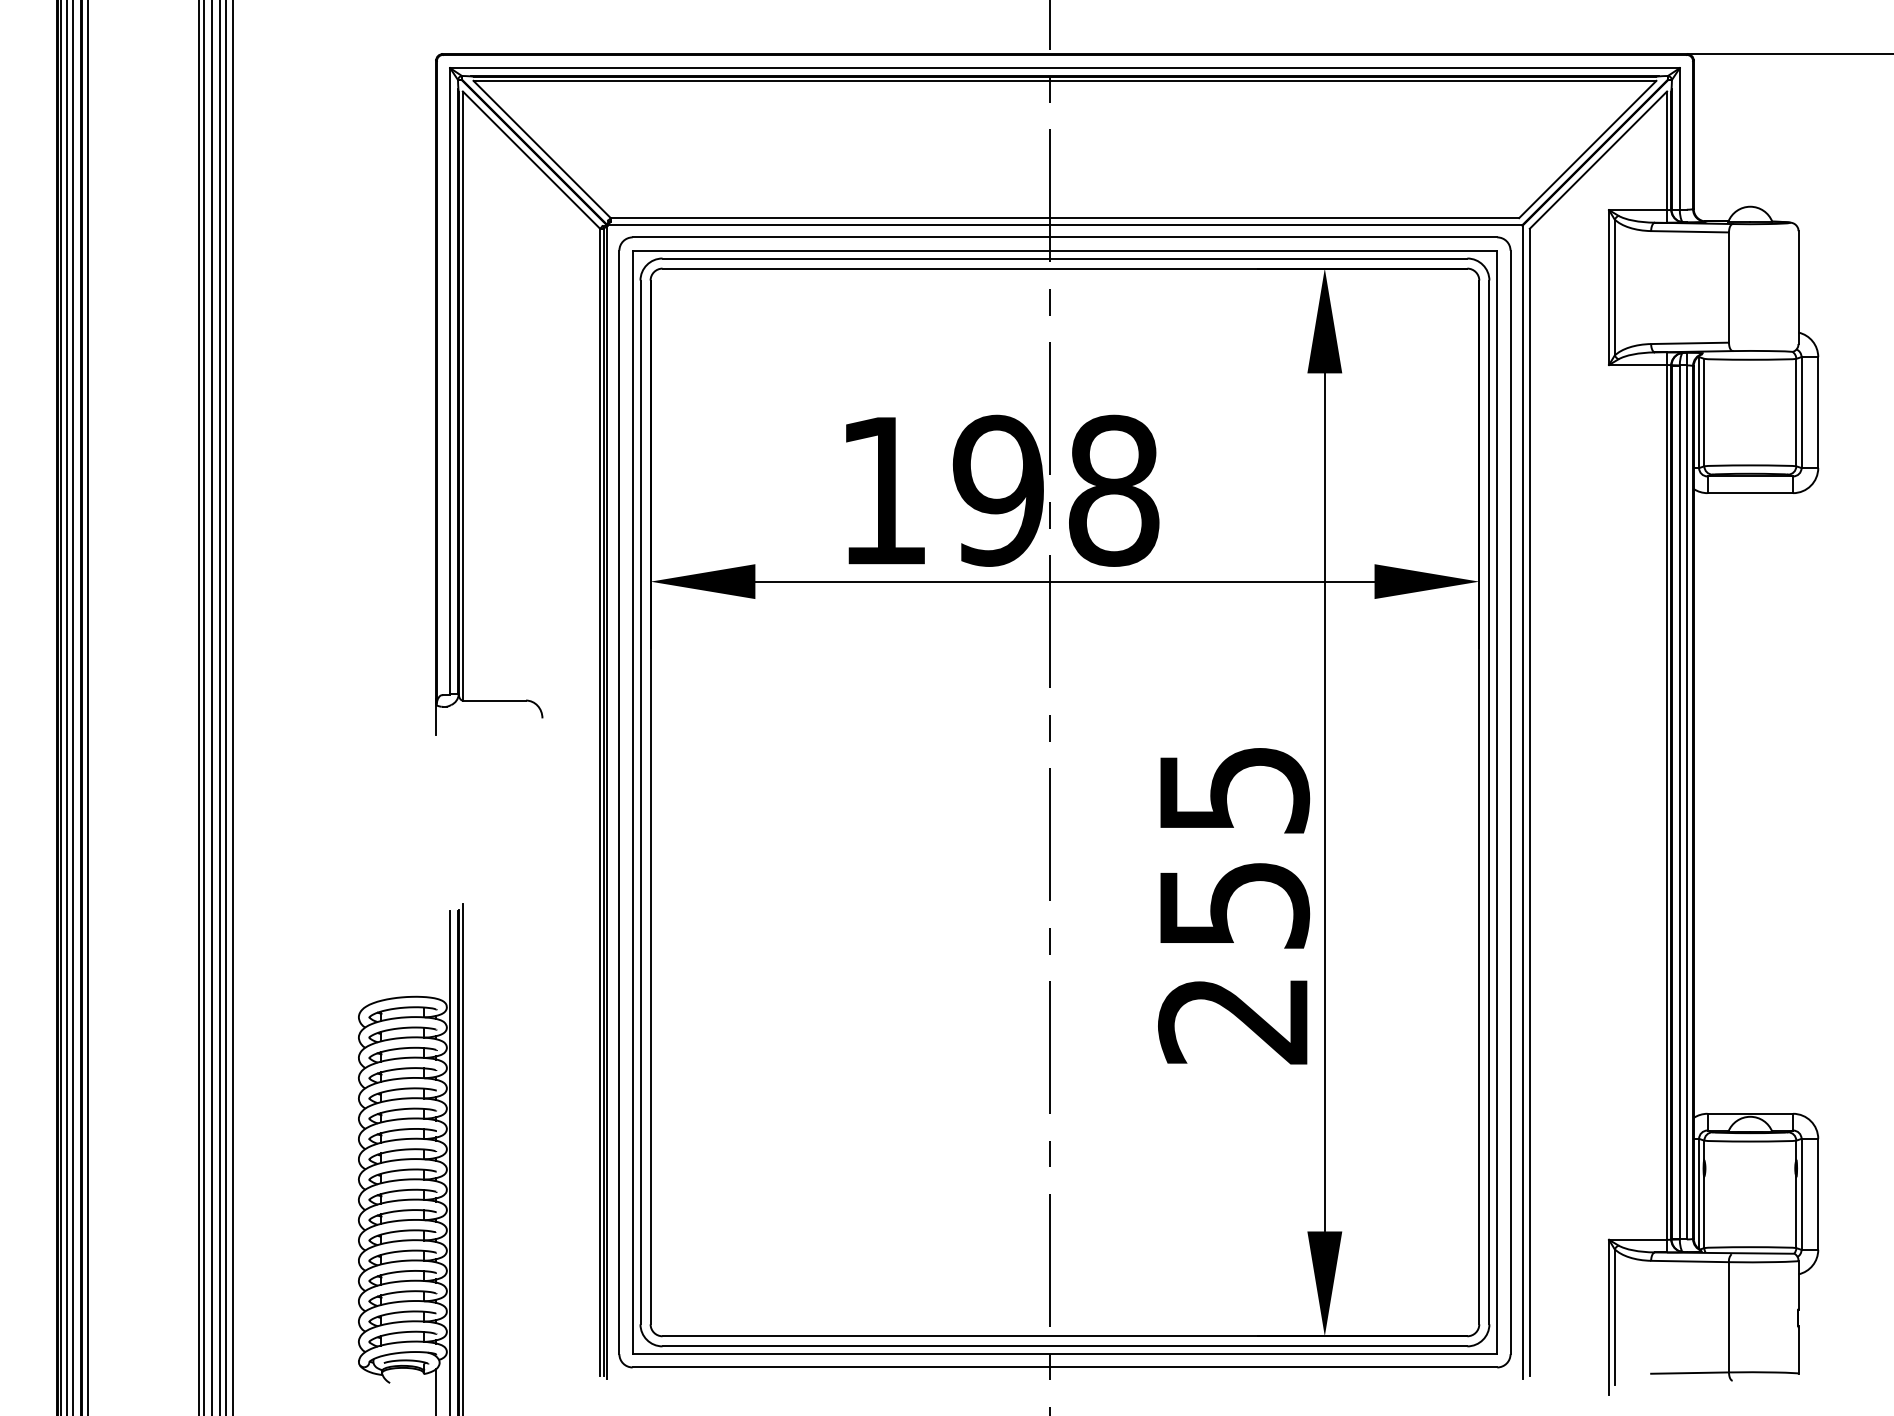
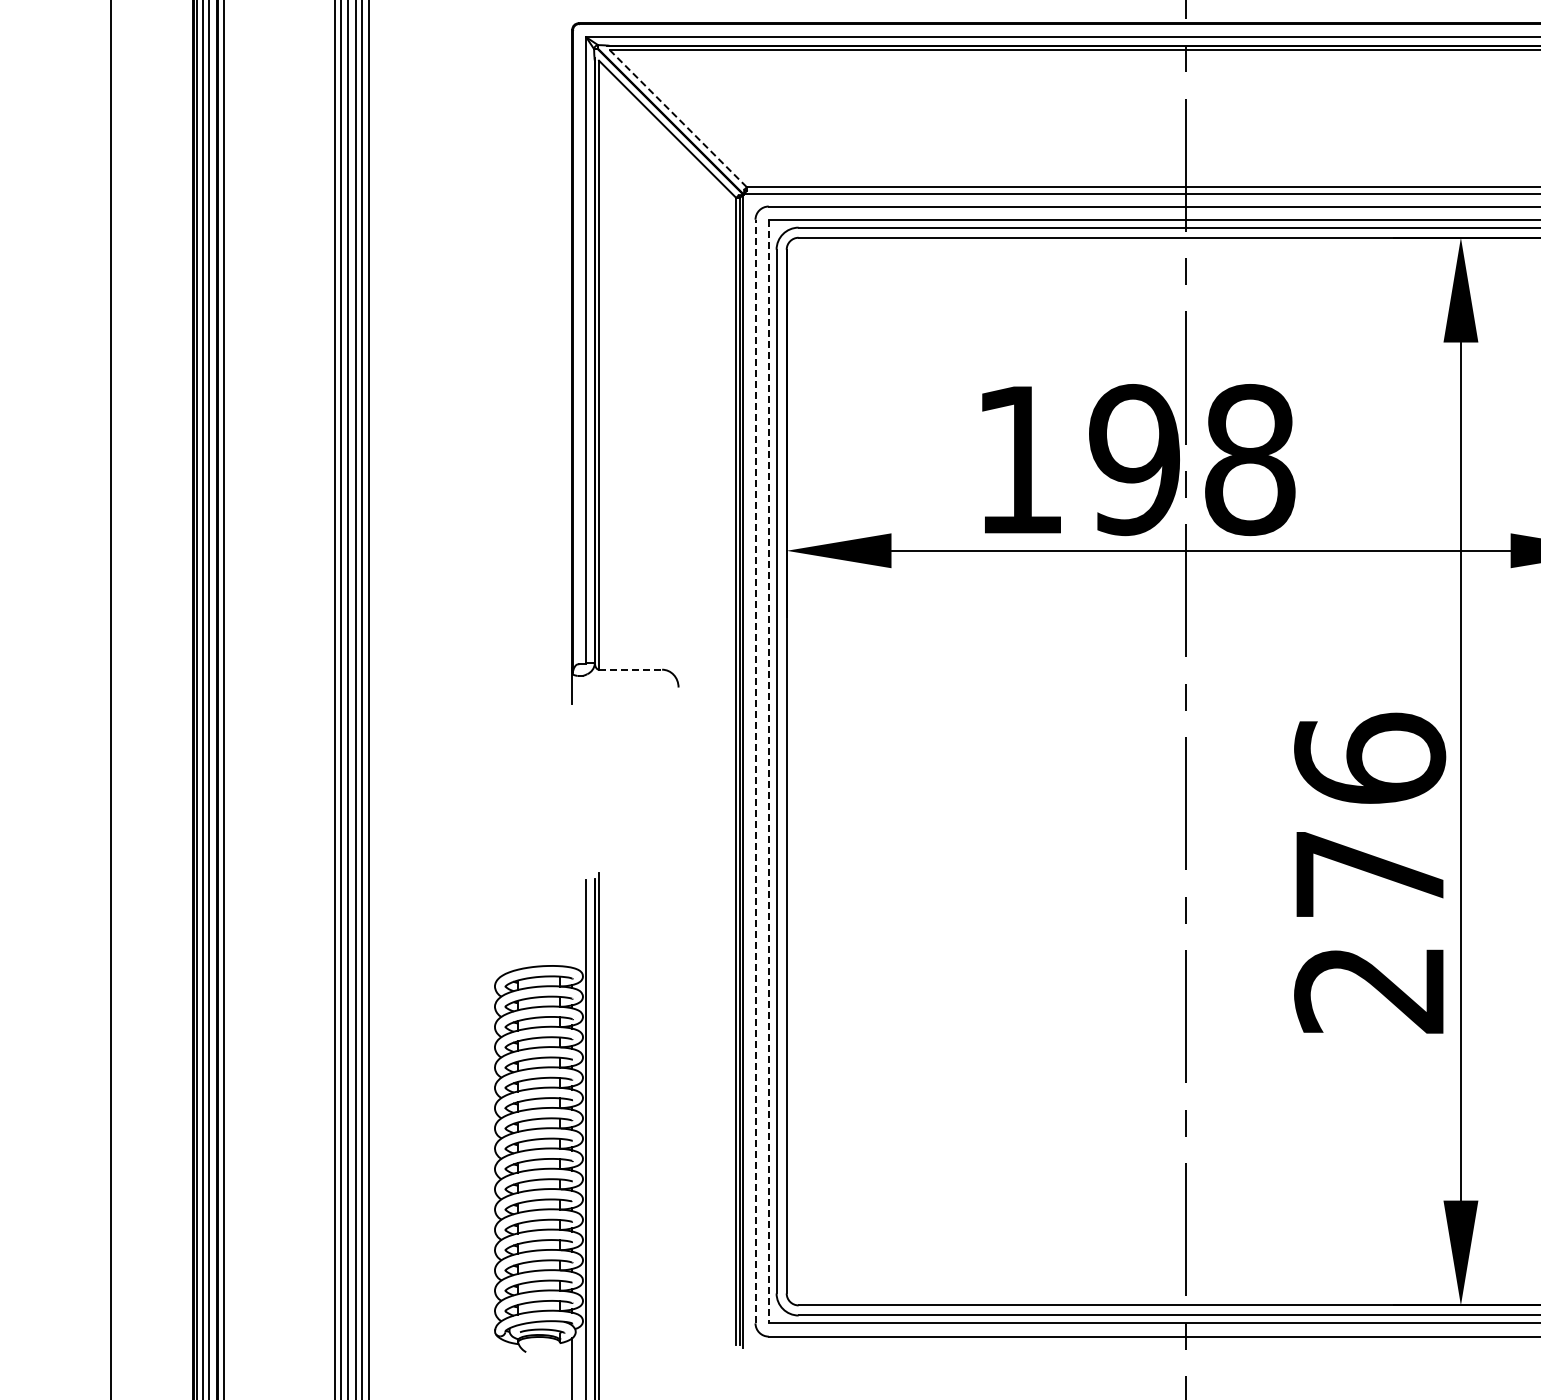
line: (542, 149) -> (678, 118), solid -> dashed
line: (494, 700) -> (630, 669), solid -> dashed
line: (619, 802) -> (755, 771), solid -> dashed
line: (632, 802) -> (768, 771), solid -> dashed
text: (1234, 845) -> (1370, 814), 255 -> 276

